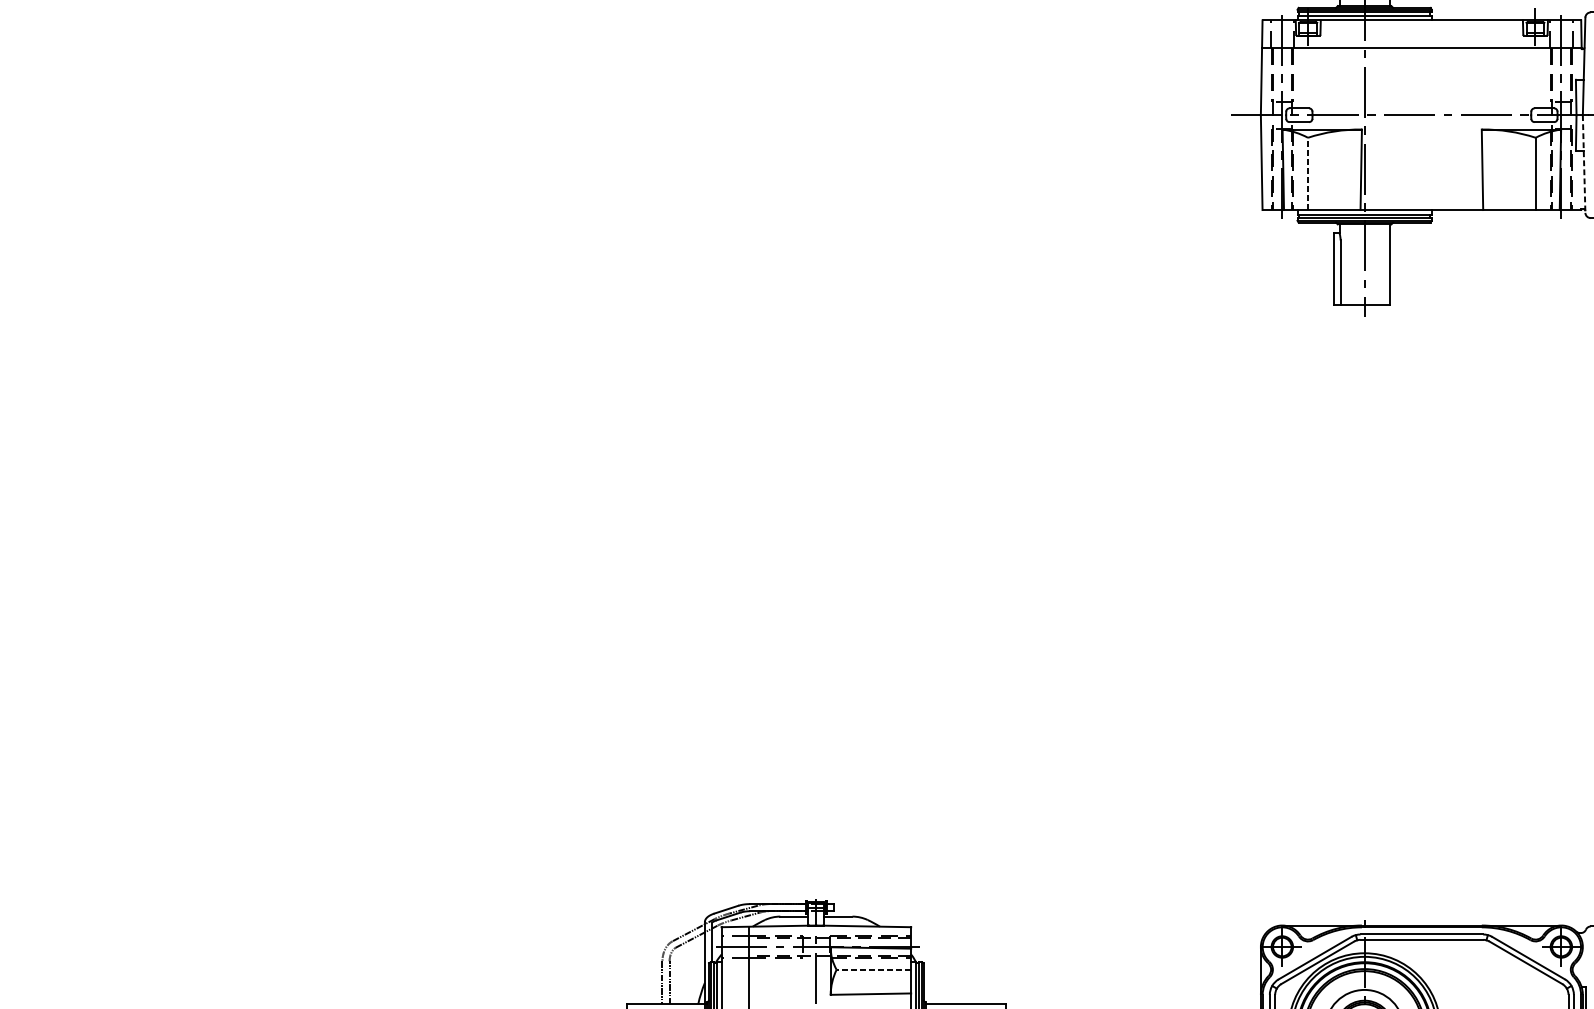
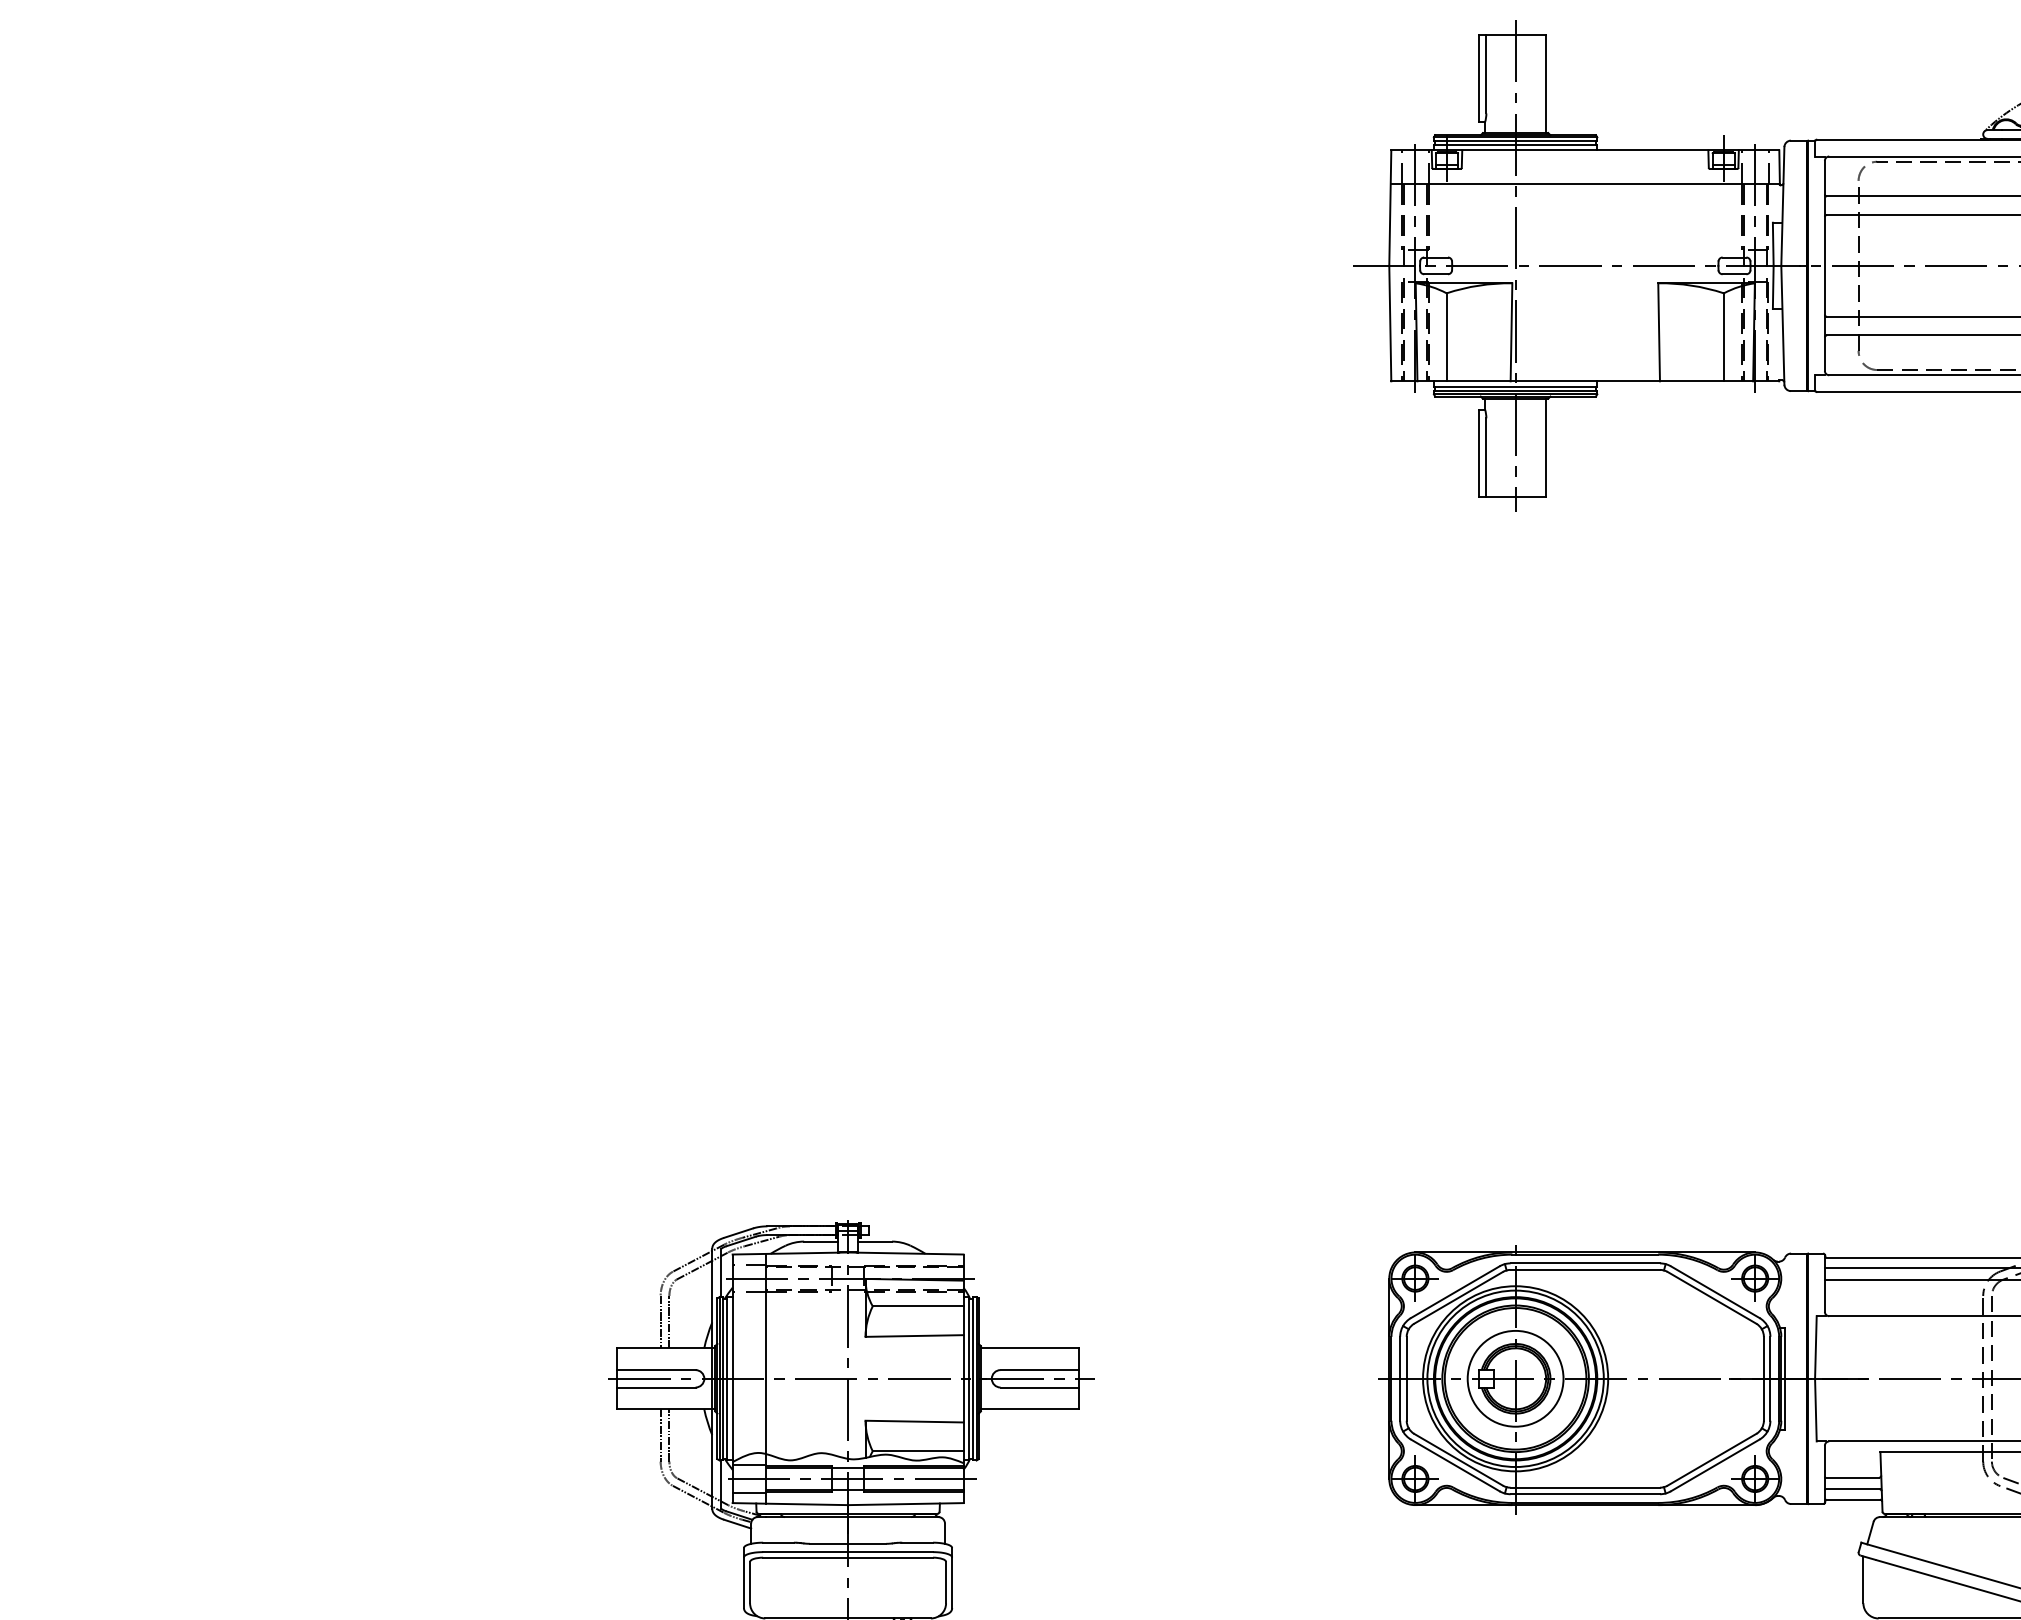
line: (1583, 164) -> (1782, 325), dashed -> solid
line: (1307, 174) -> (1446, 337), dashed -> solid
line: (873, 969) -> (917, 1306), dashed -> solid

